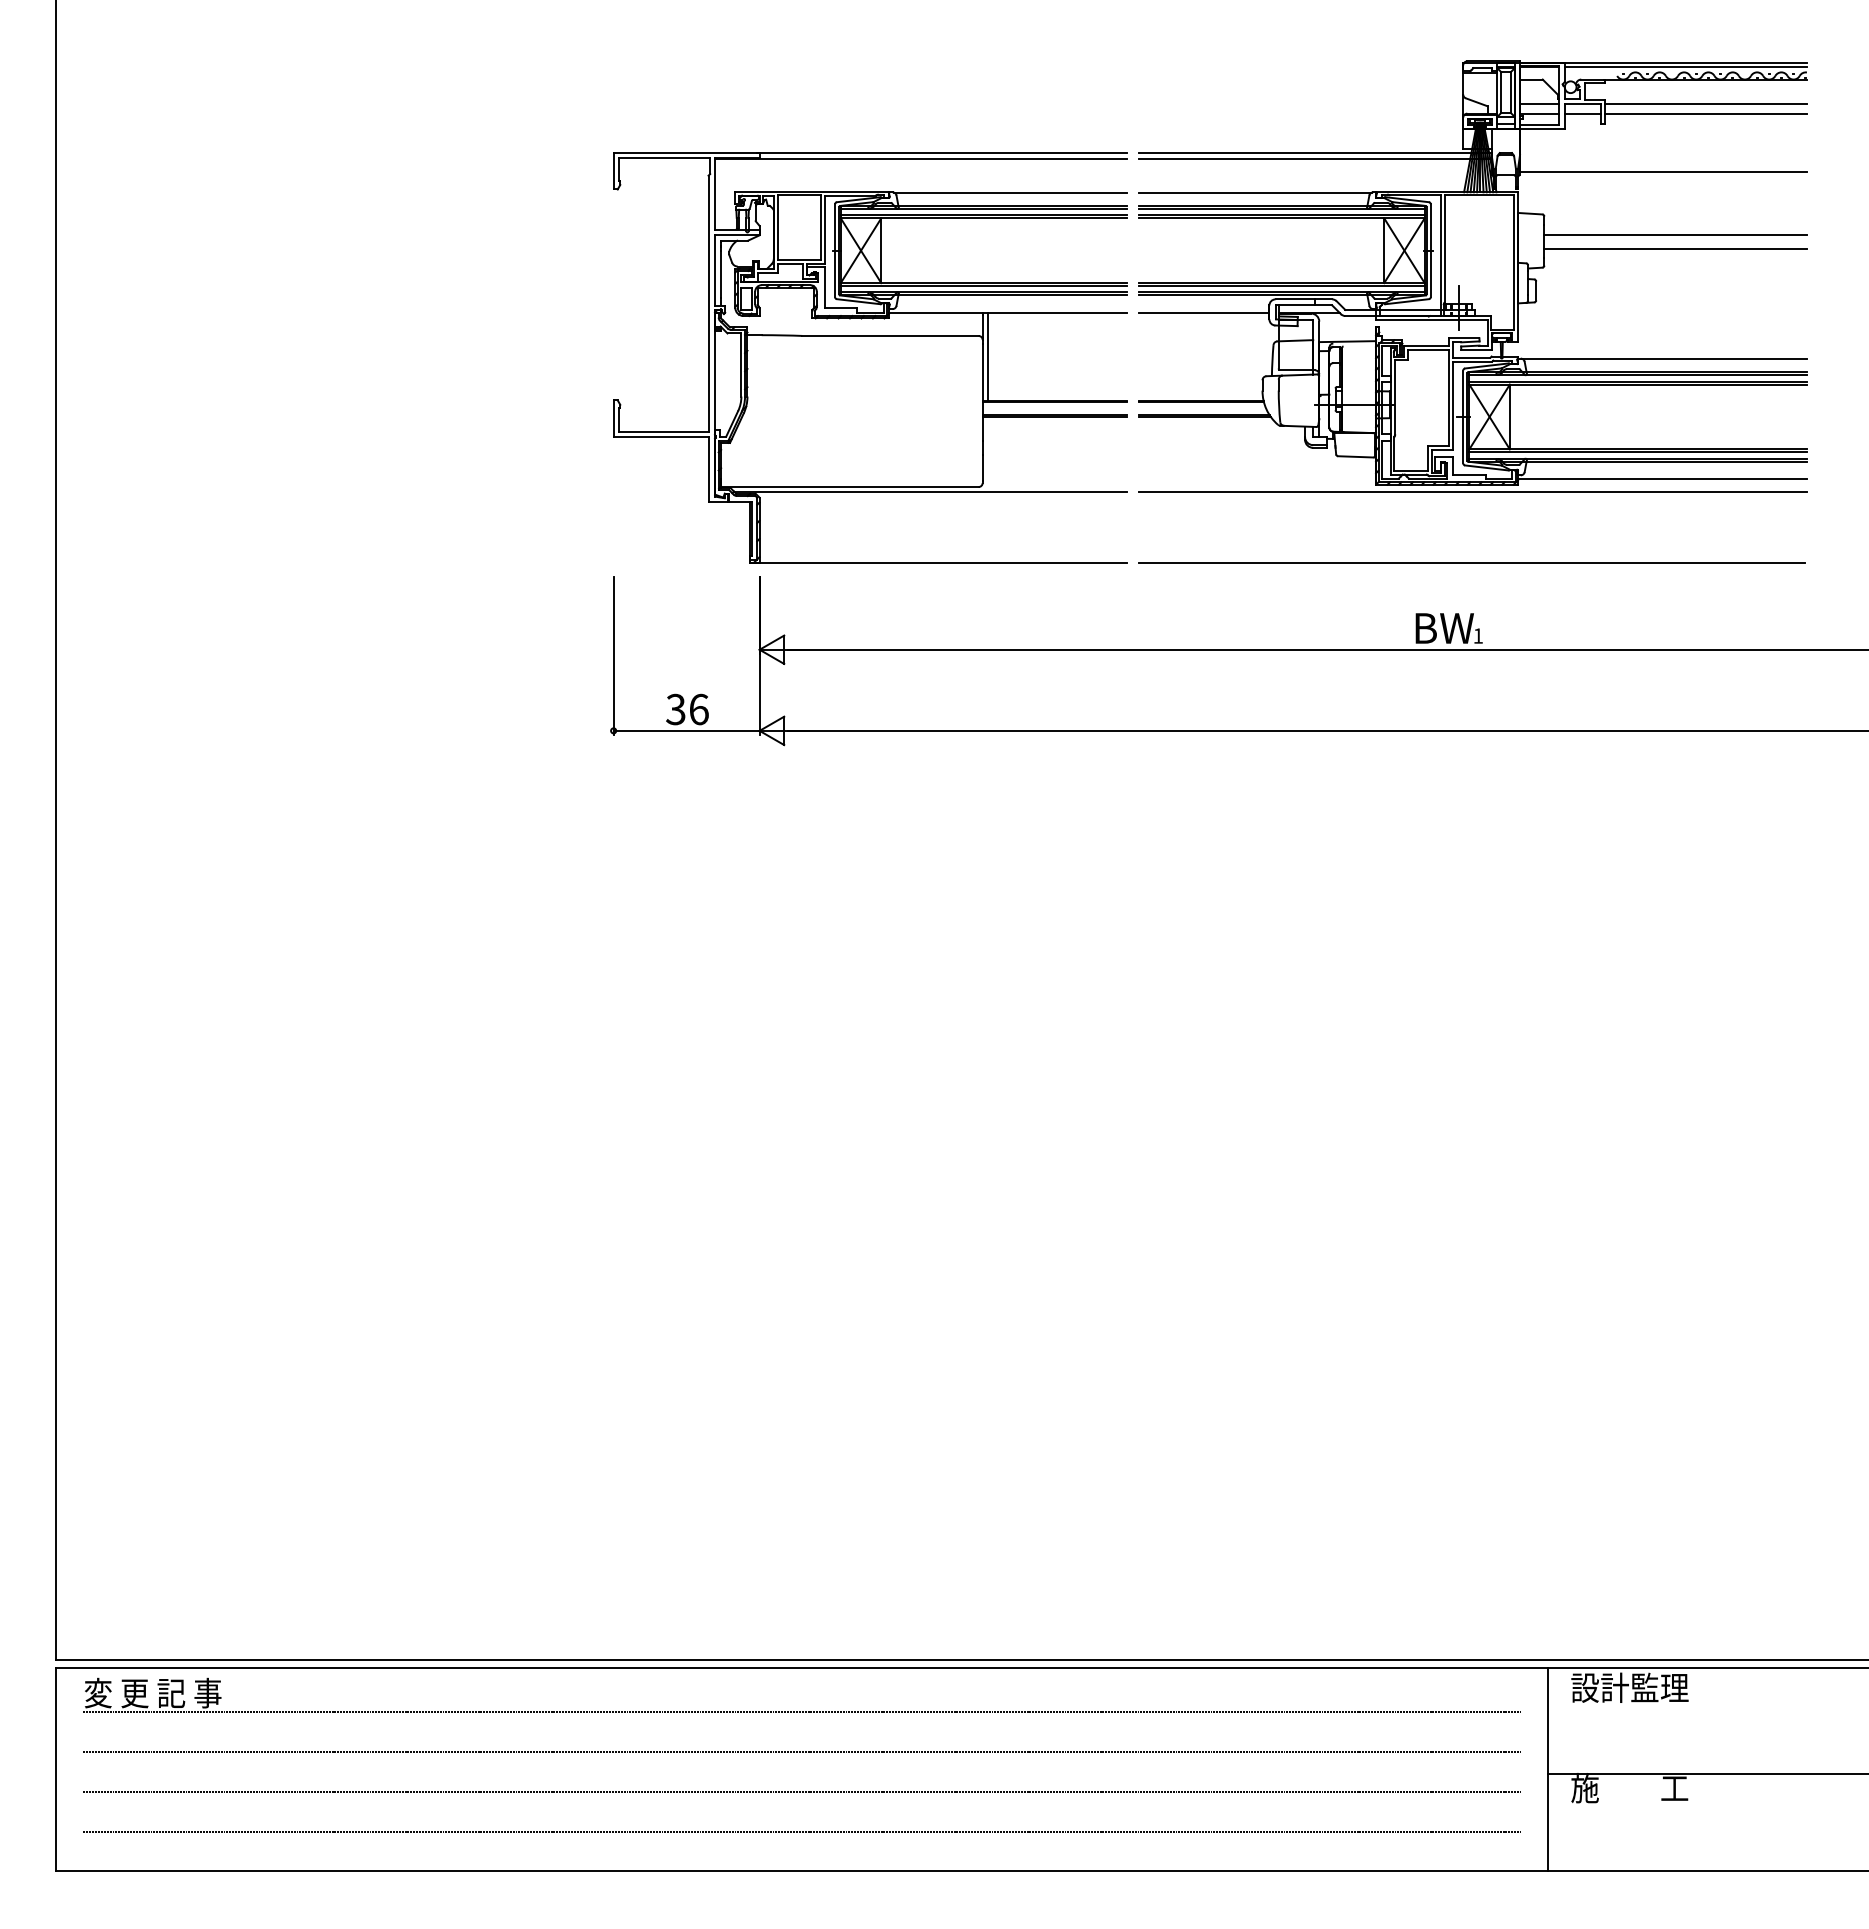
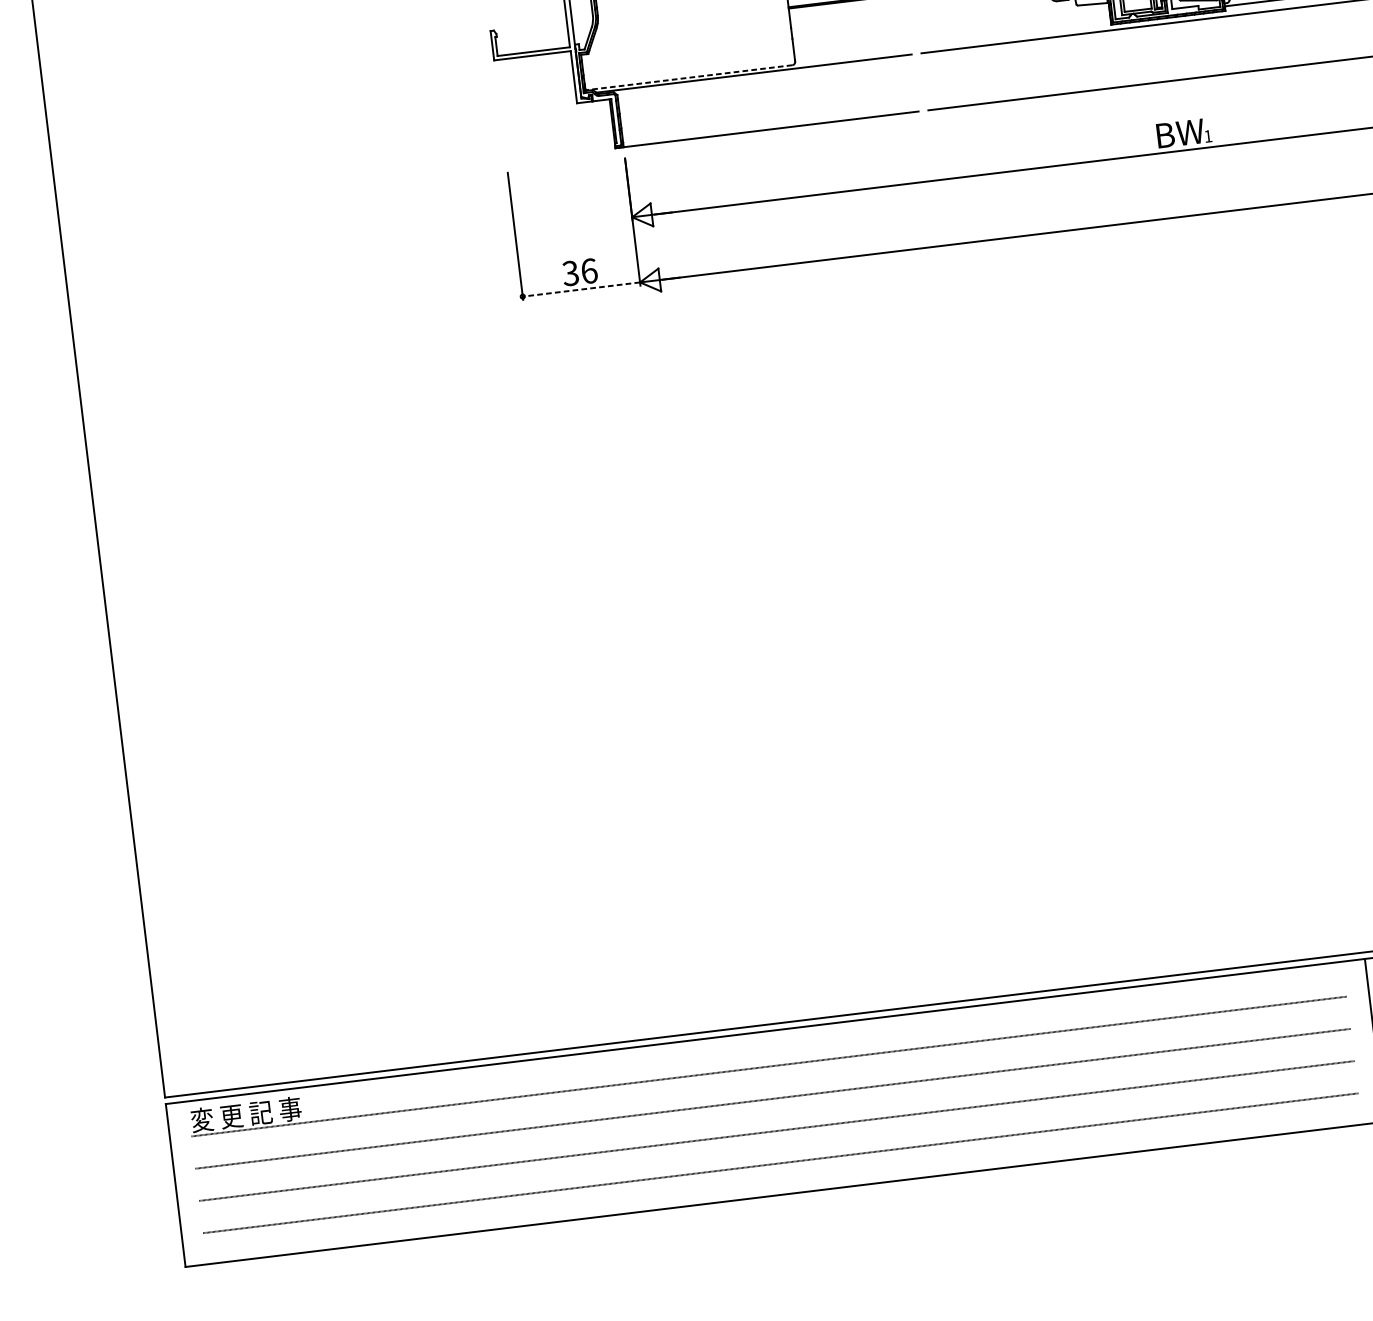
line: (849, 487) -> (688, 78), solid -> dashed
line: (686, 730) -> (581, 289), solid -> dashed

